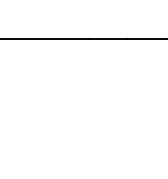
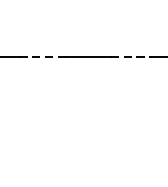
line: (69, 38) -> (43, 56), solid -> dashed
line: (145, 38) -> (131, 56), solid -> dashed

